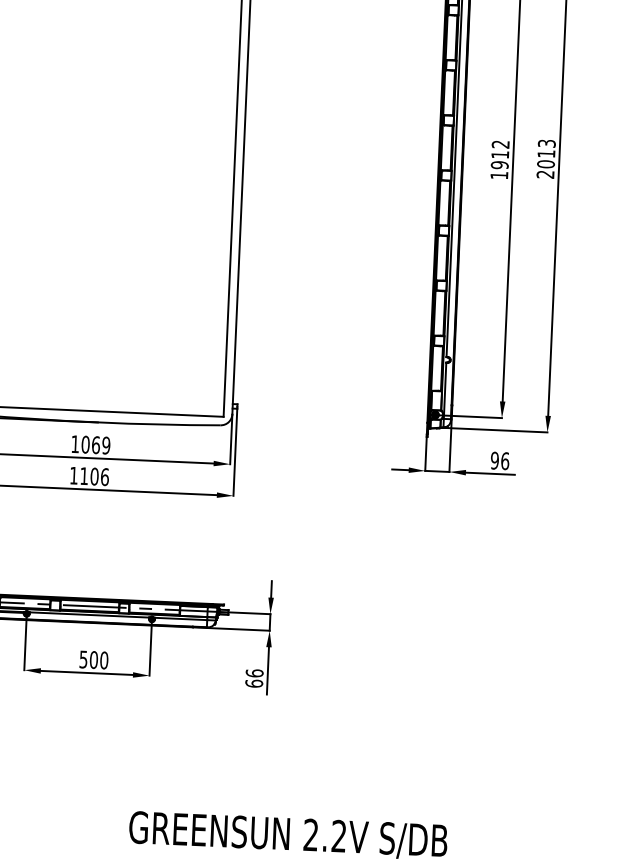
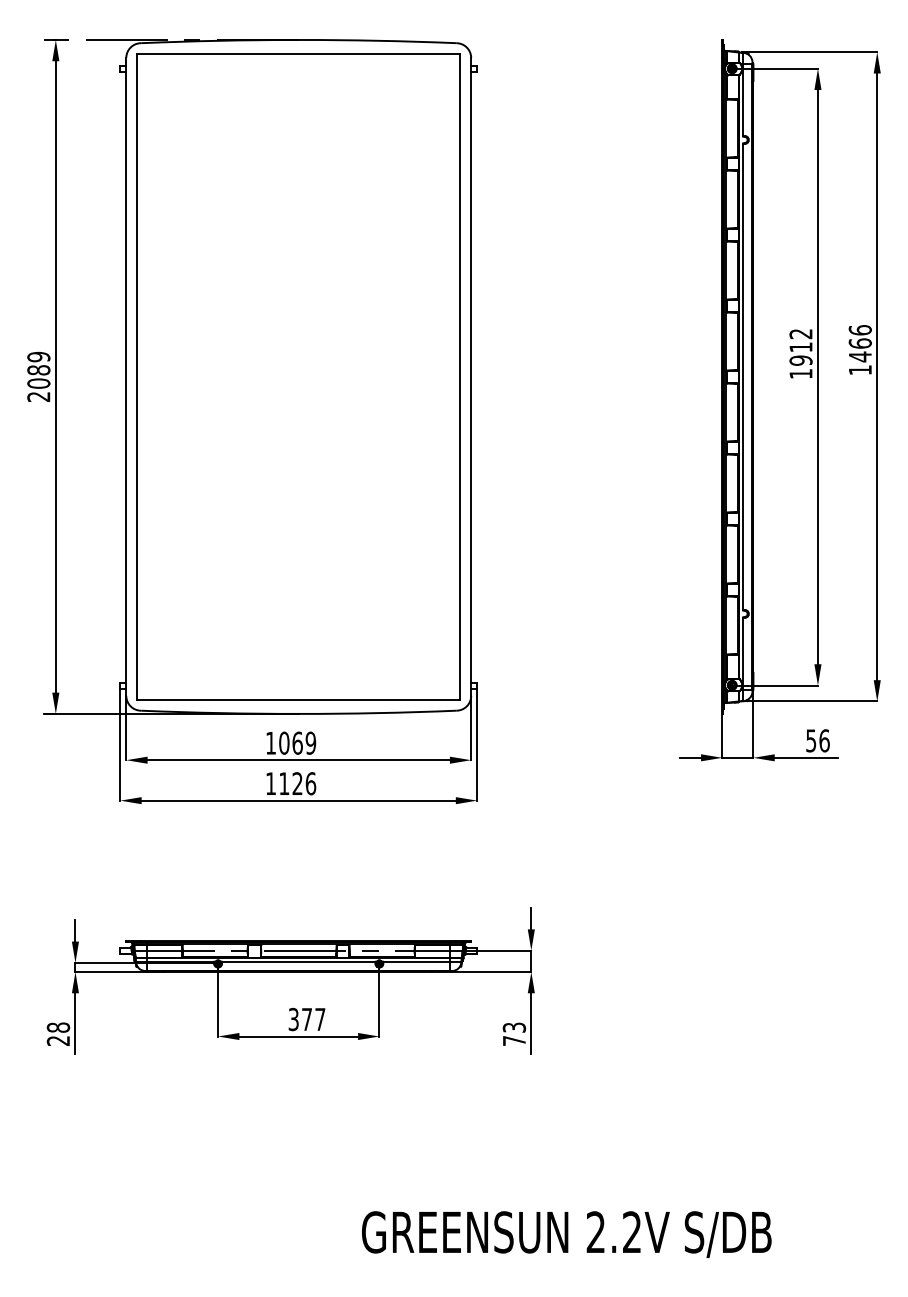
text: (545, 159) -> (859, 350), 2013 -> 1466
text: (495, 460) -> (811, 740), 96 -> 56
text: (94, 476) -> (297, 783), 1106 -> 1126
text: (94, 660) -> (307, 1019), 500 -> 377
text: (254, 678) -> (514, 1034), 66 -> 73

